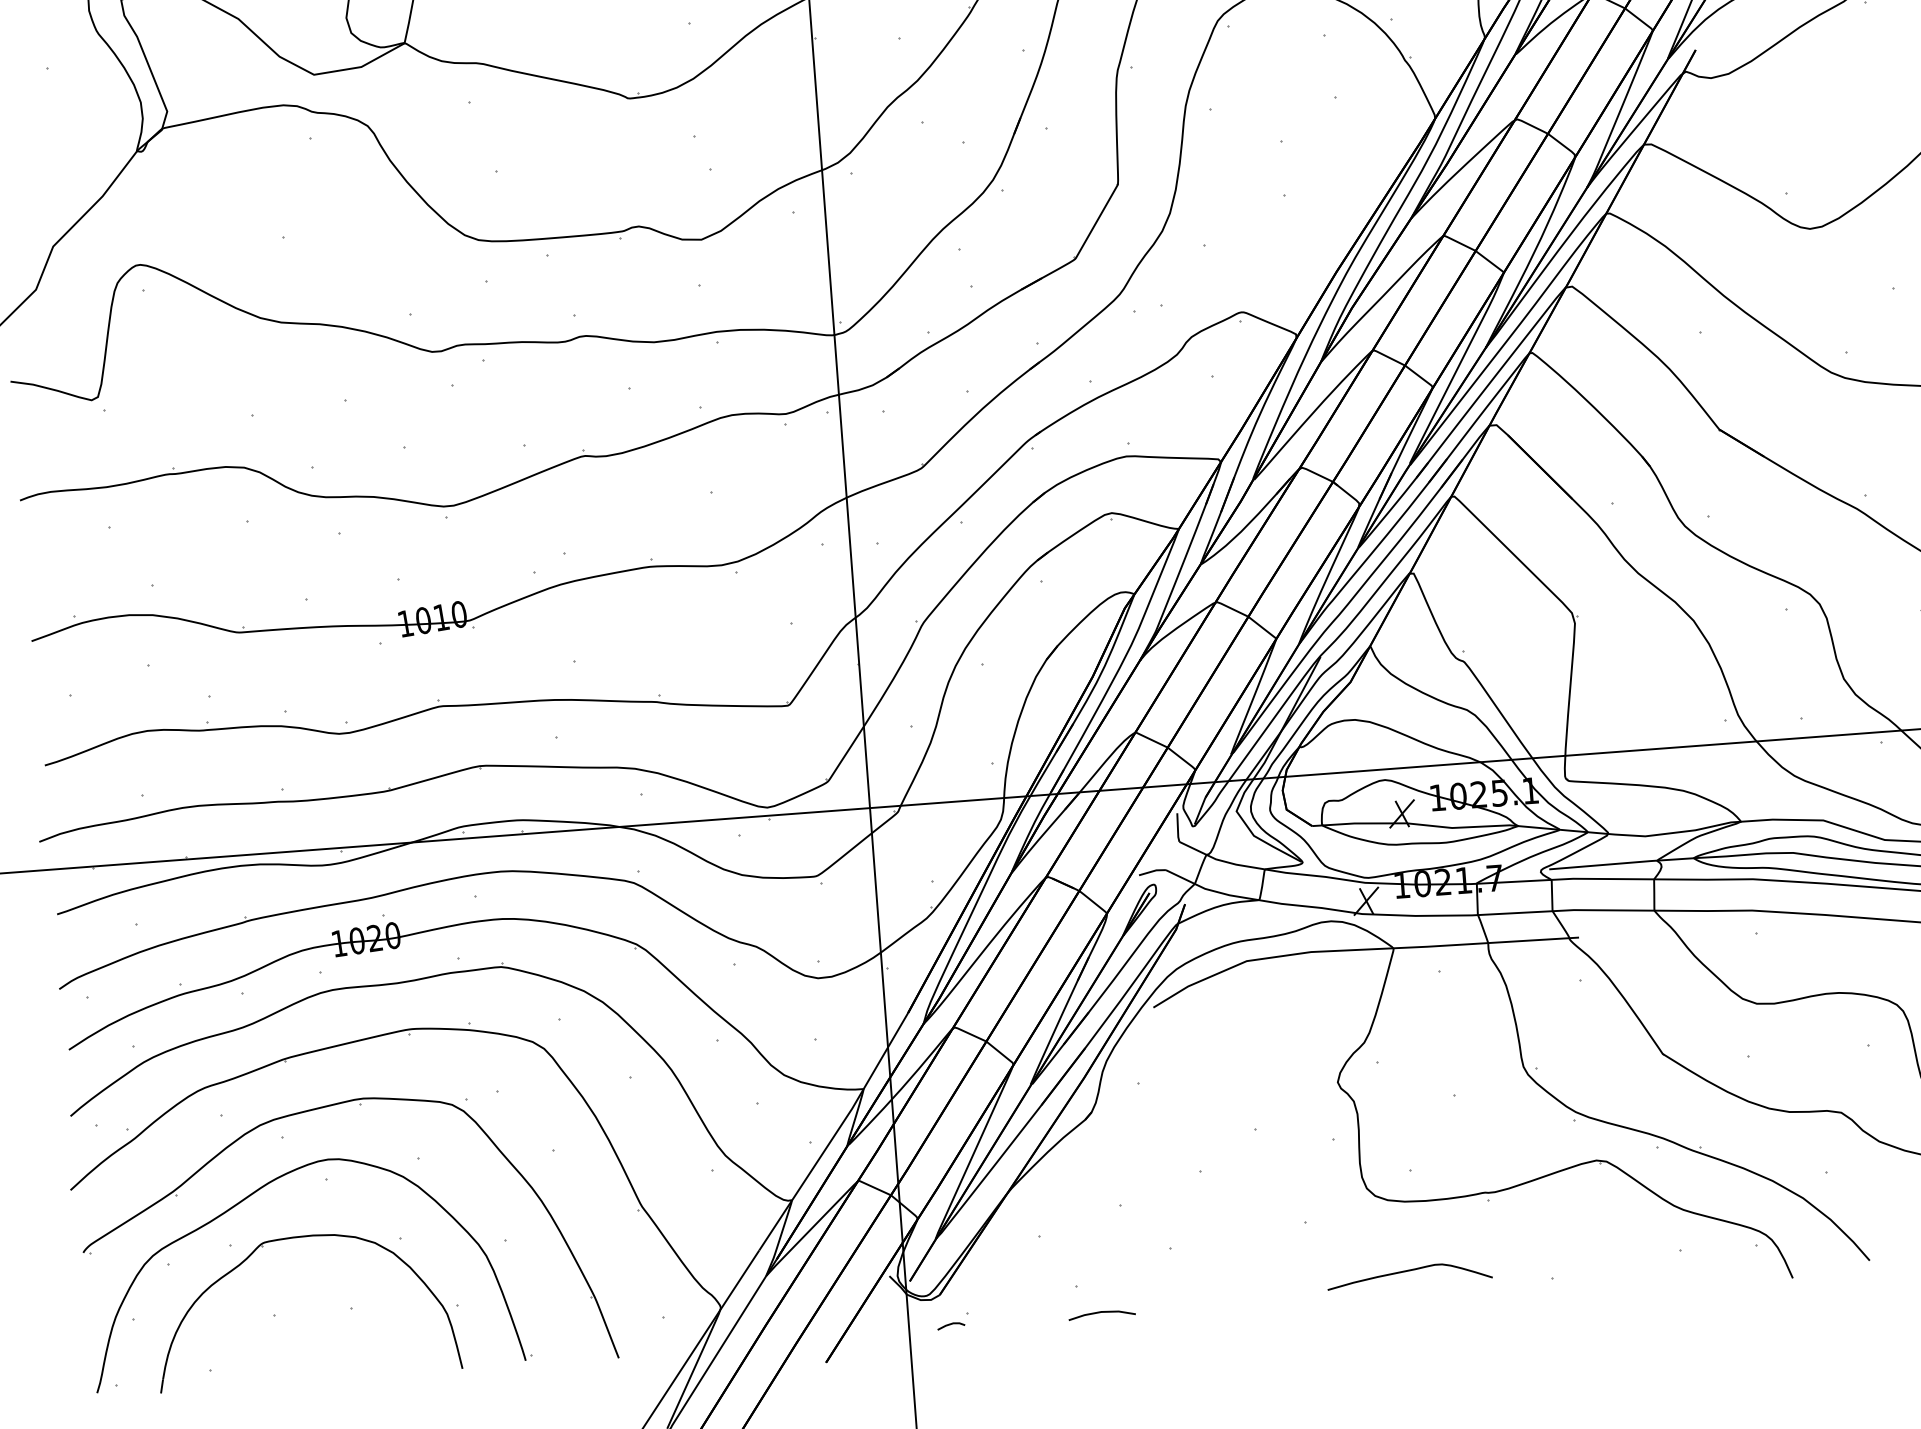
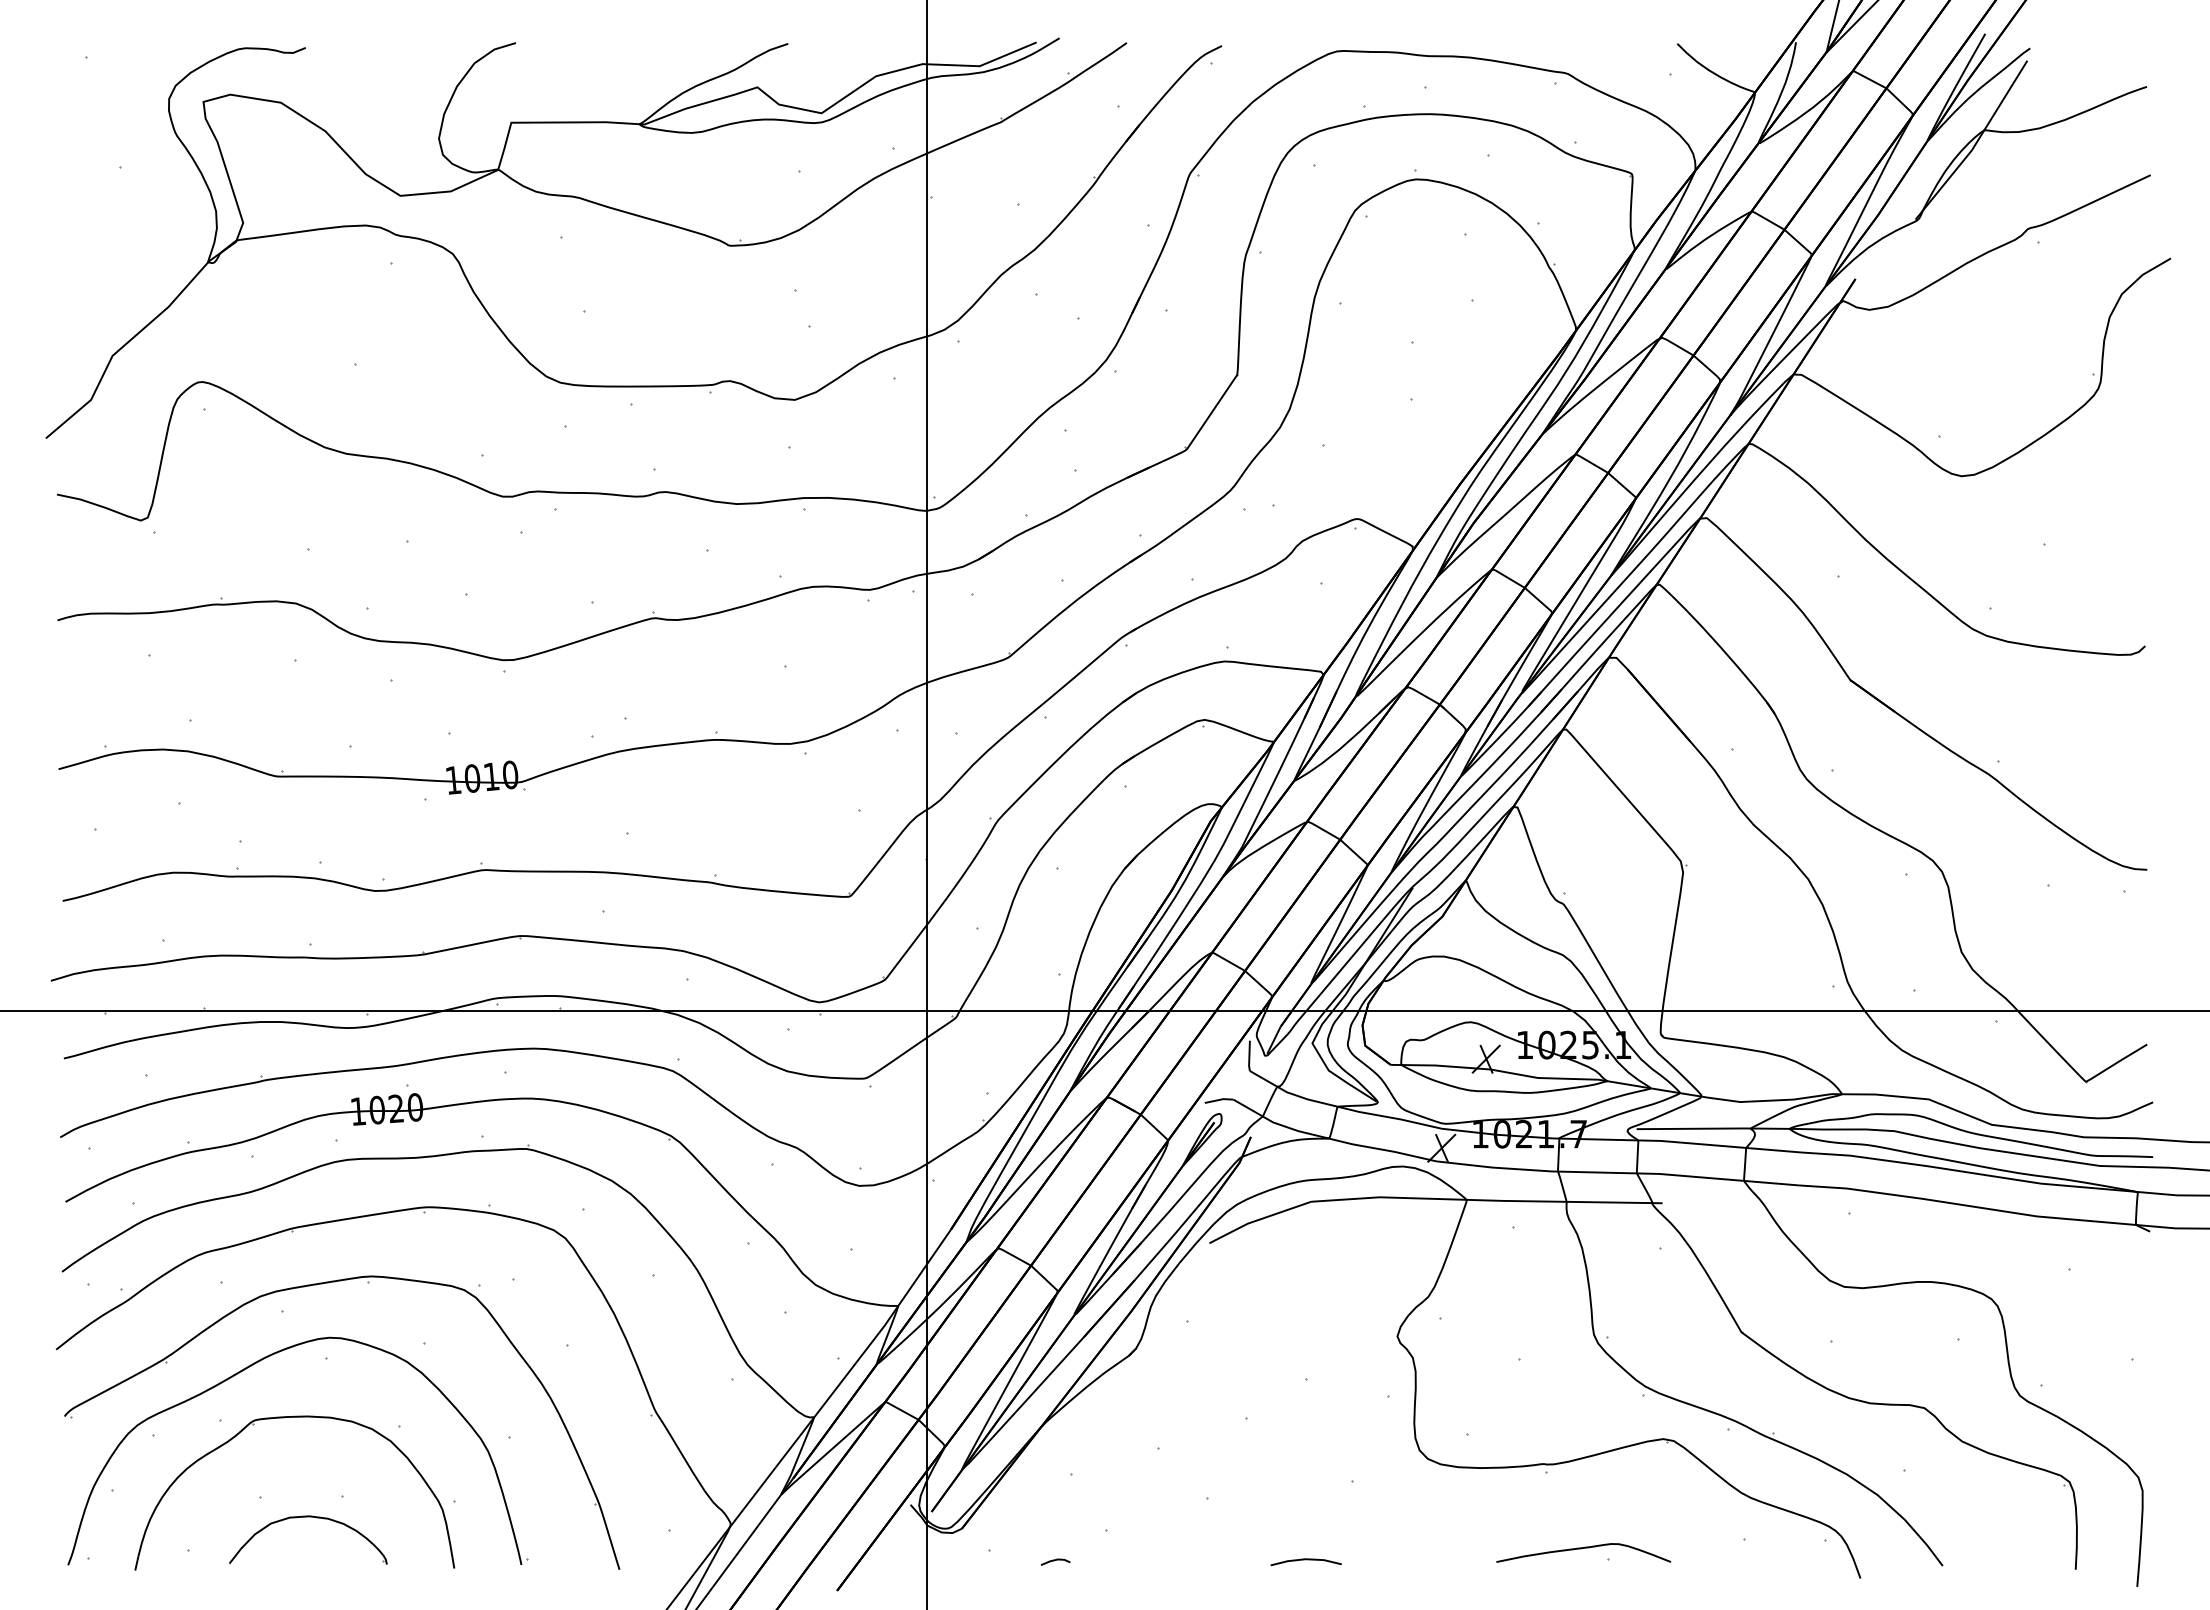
curve: (1407, 1272) -> (1581, 1549), moved
line: (1101, 1313) -> (1305, 1560), moved
line: (950, 1324) -> (1055, 1560), moved
part: (321, 1330) -> (308, 1517), added

